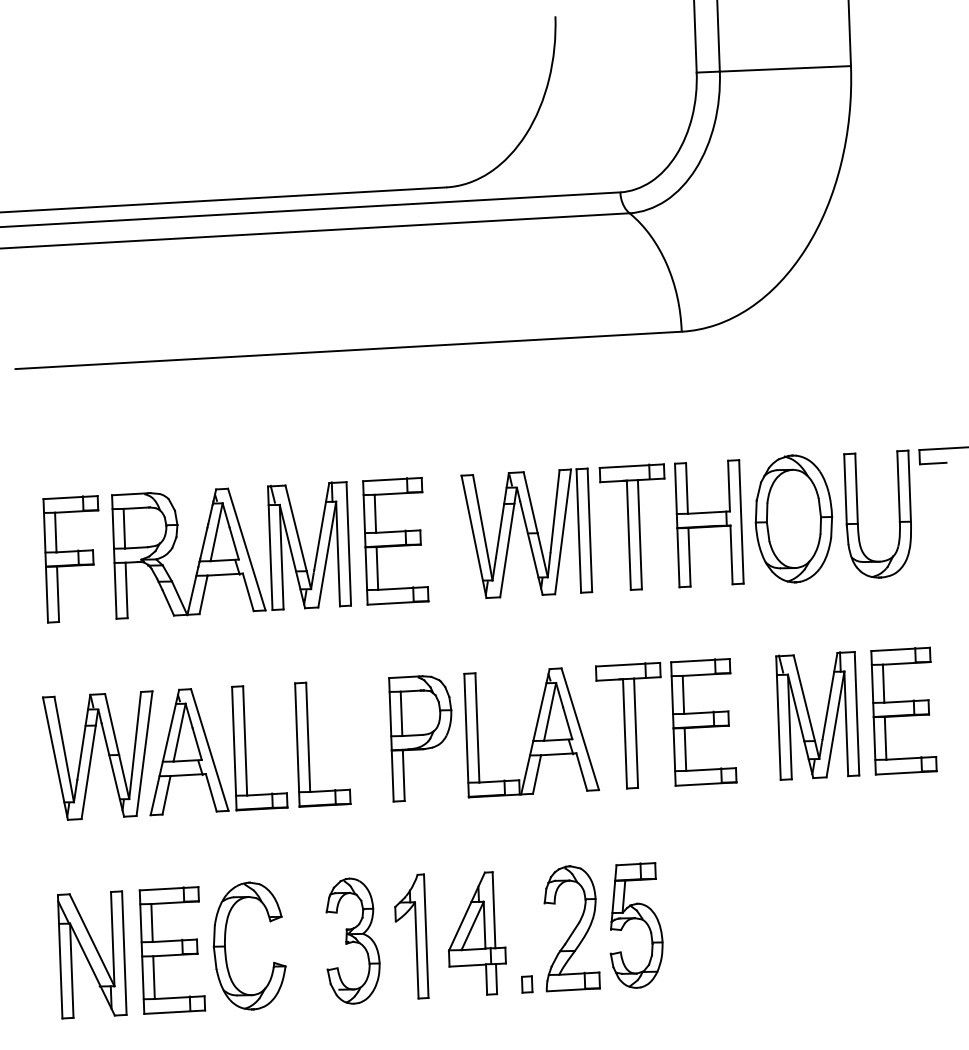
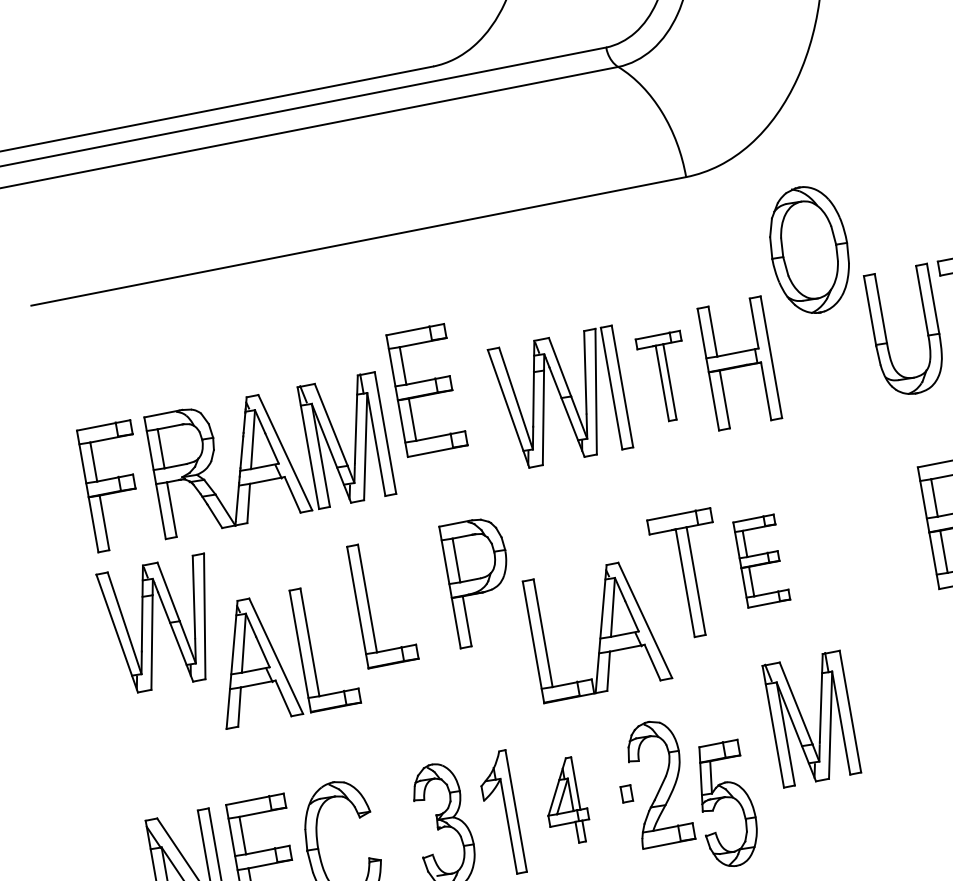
part: (793, 518) -> (809, 249), moved
part: (631, 526) -> (663, 376), size x0.7
part: (395, 541) -> (426, 390), moved
part: (810, 717) -> (804, 721), moved
part: (703, 722) -> (761, 561), size x0.7
part: (531, 732) -> (597, 630), moved
part: (420, 738) -> (478, 582), moved
part: (309, 744) -> (369, 605), moved
part: (97, 755) -> (158, 624), moved
part: (636, 925) -> (727, 804), moved
part: (477, 933) -> (566, 801), size x0.7
part: (527, 984) -> (627, 793), moved

